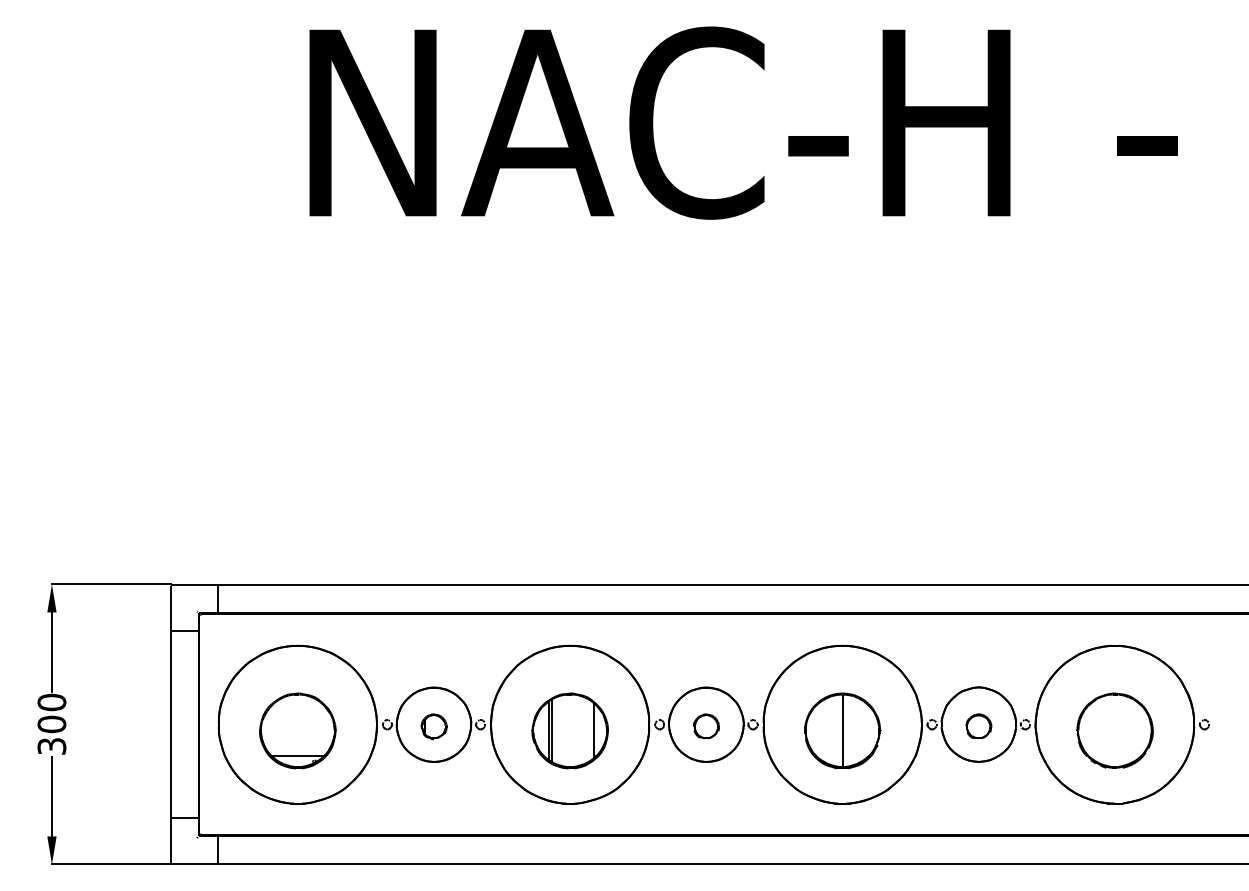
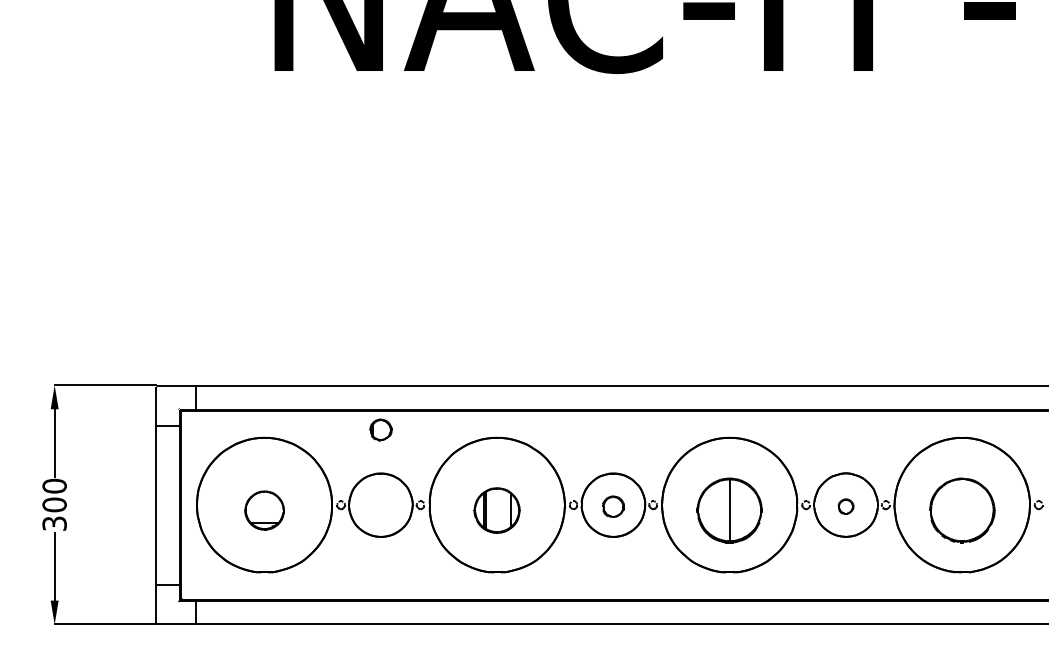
part: (978, 725) -> (845, 505), size x0.7
part: (433, 726) -> (380, 429), moved
part: (297, 730) -> (264, 510), size x0.6
part: (569, 730) -> (496, 510), size x0.7

